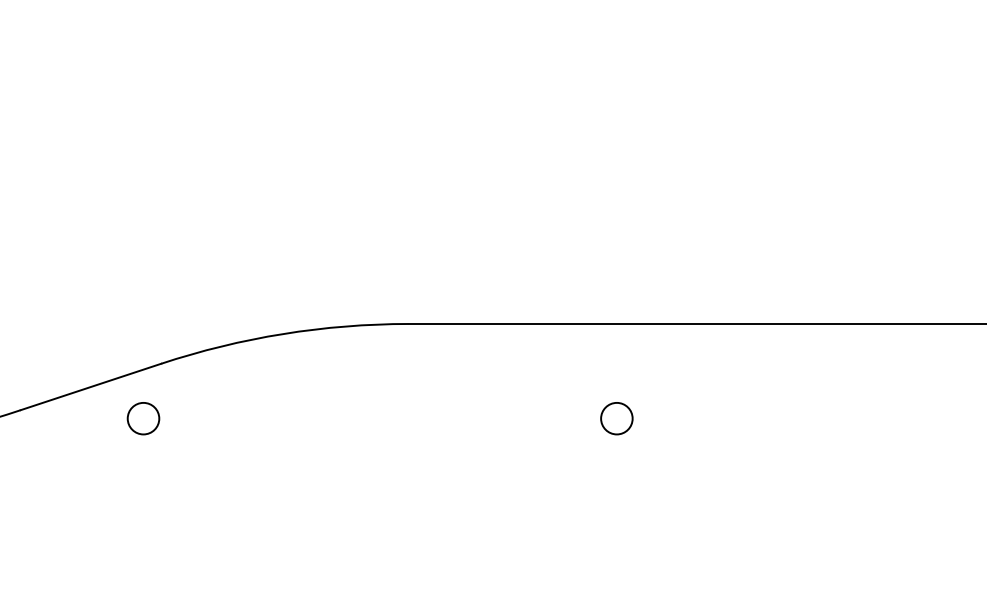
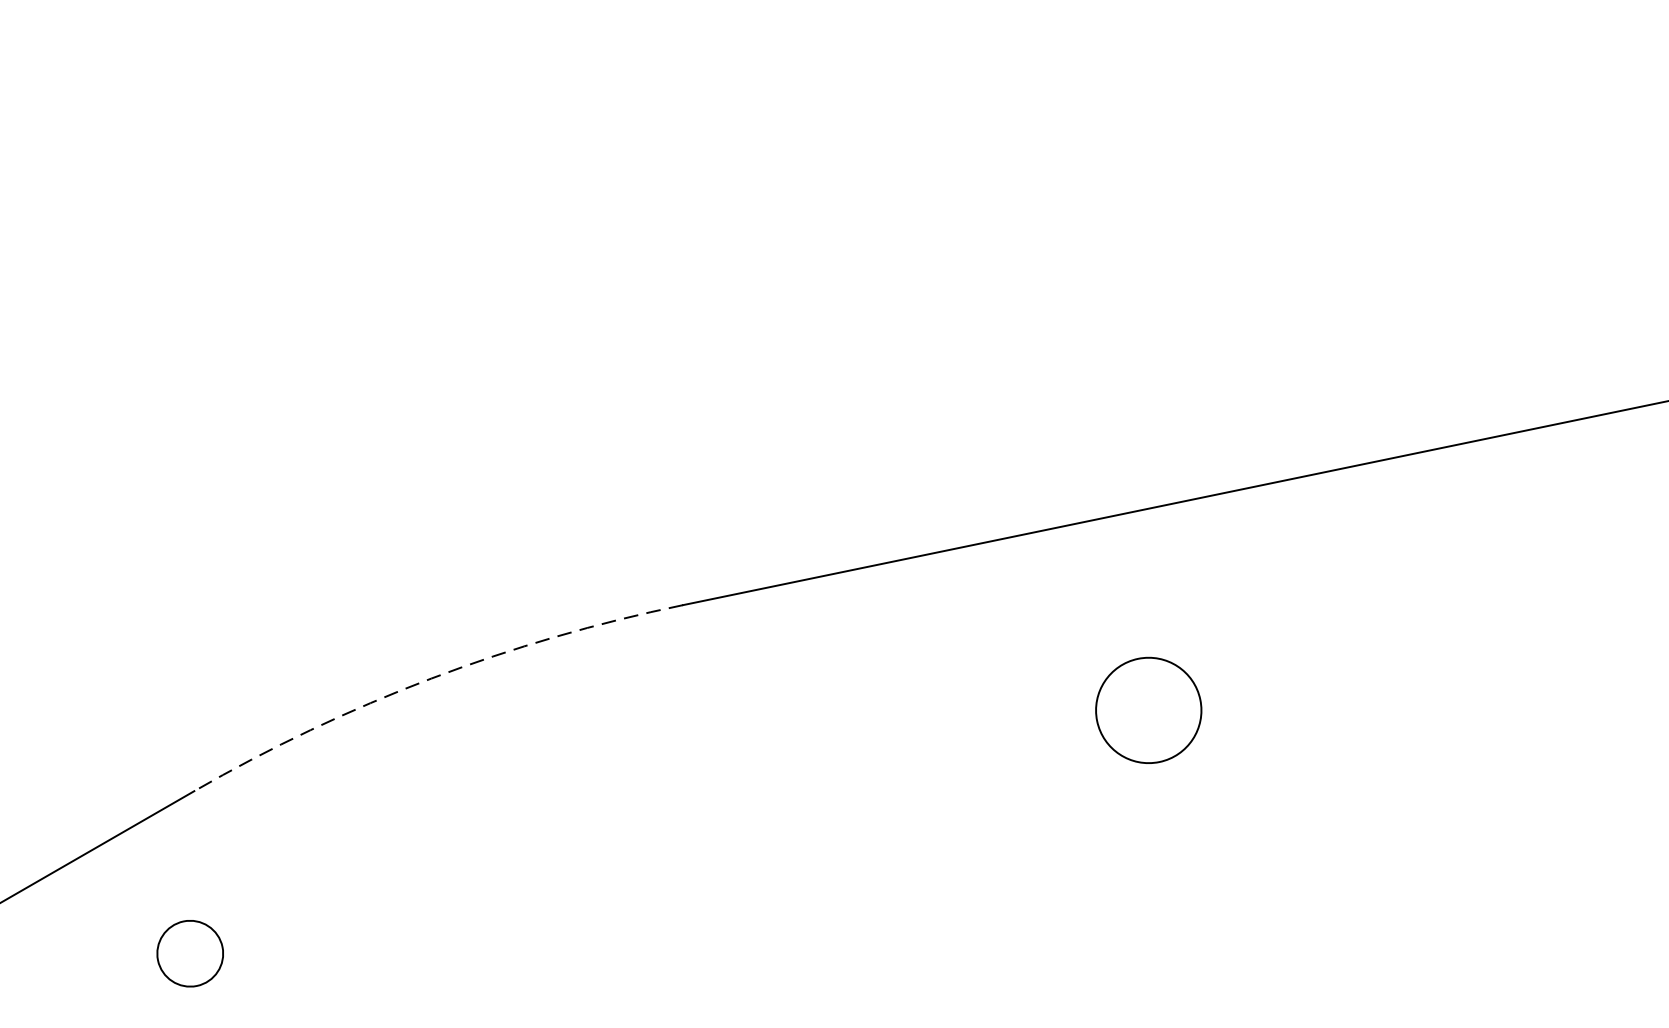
arc: (283, 334) -> (431, 679), solid -> dashed
circle: (143, 418) -> (190, 953), moved
circle: (616, 418) -> (1147, 710), size x1.6

